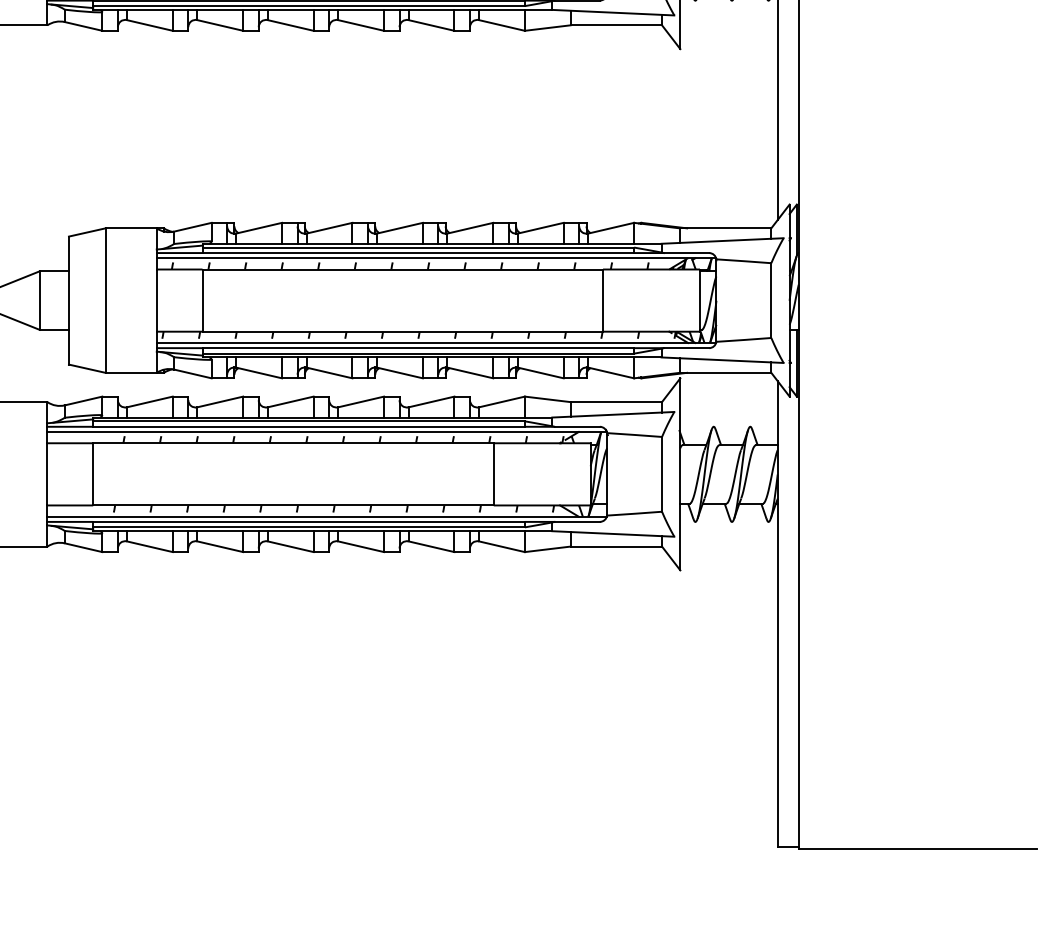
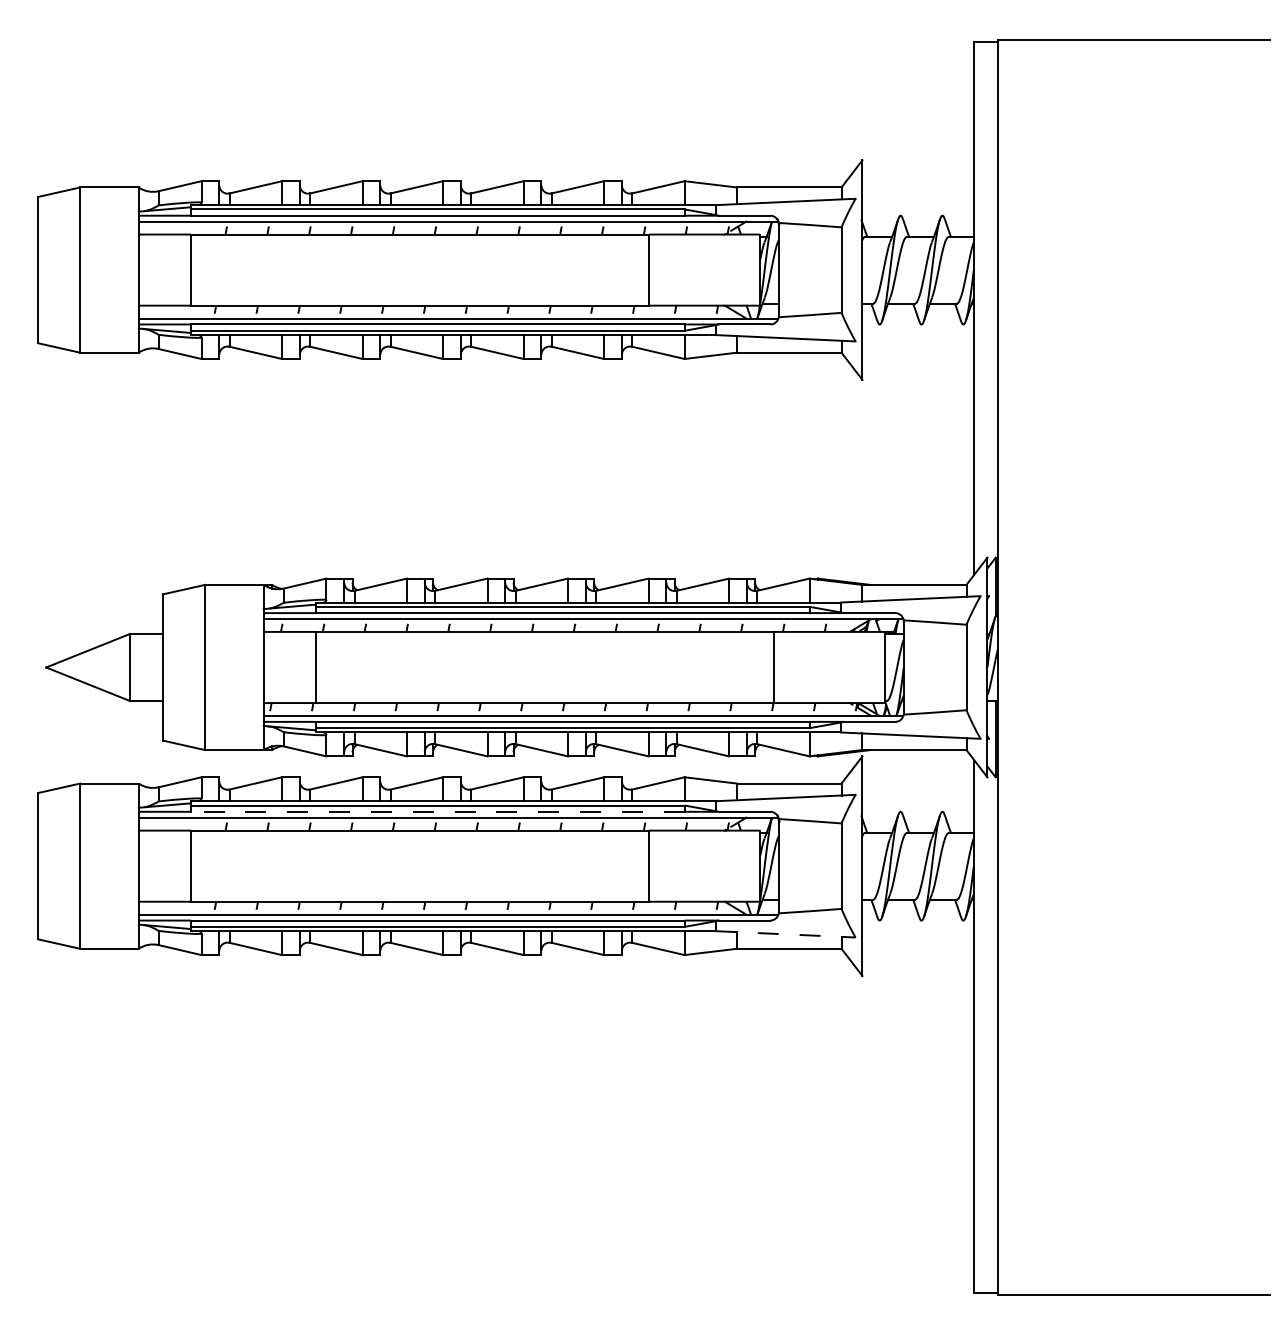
line: (308, 426) -> (437, 811), solid -> dashed
line: (613, 534) -> (785, 934), solid -> dashed

